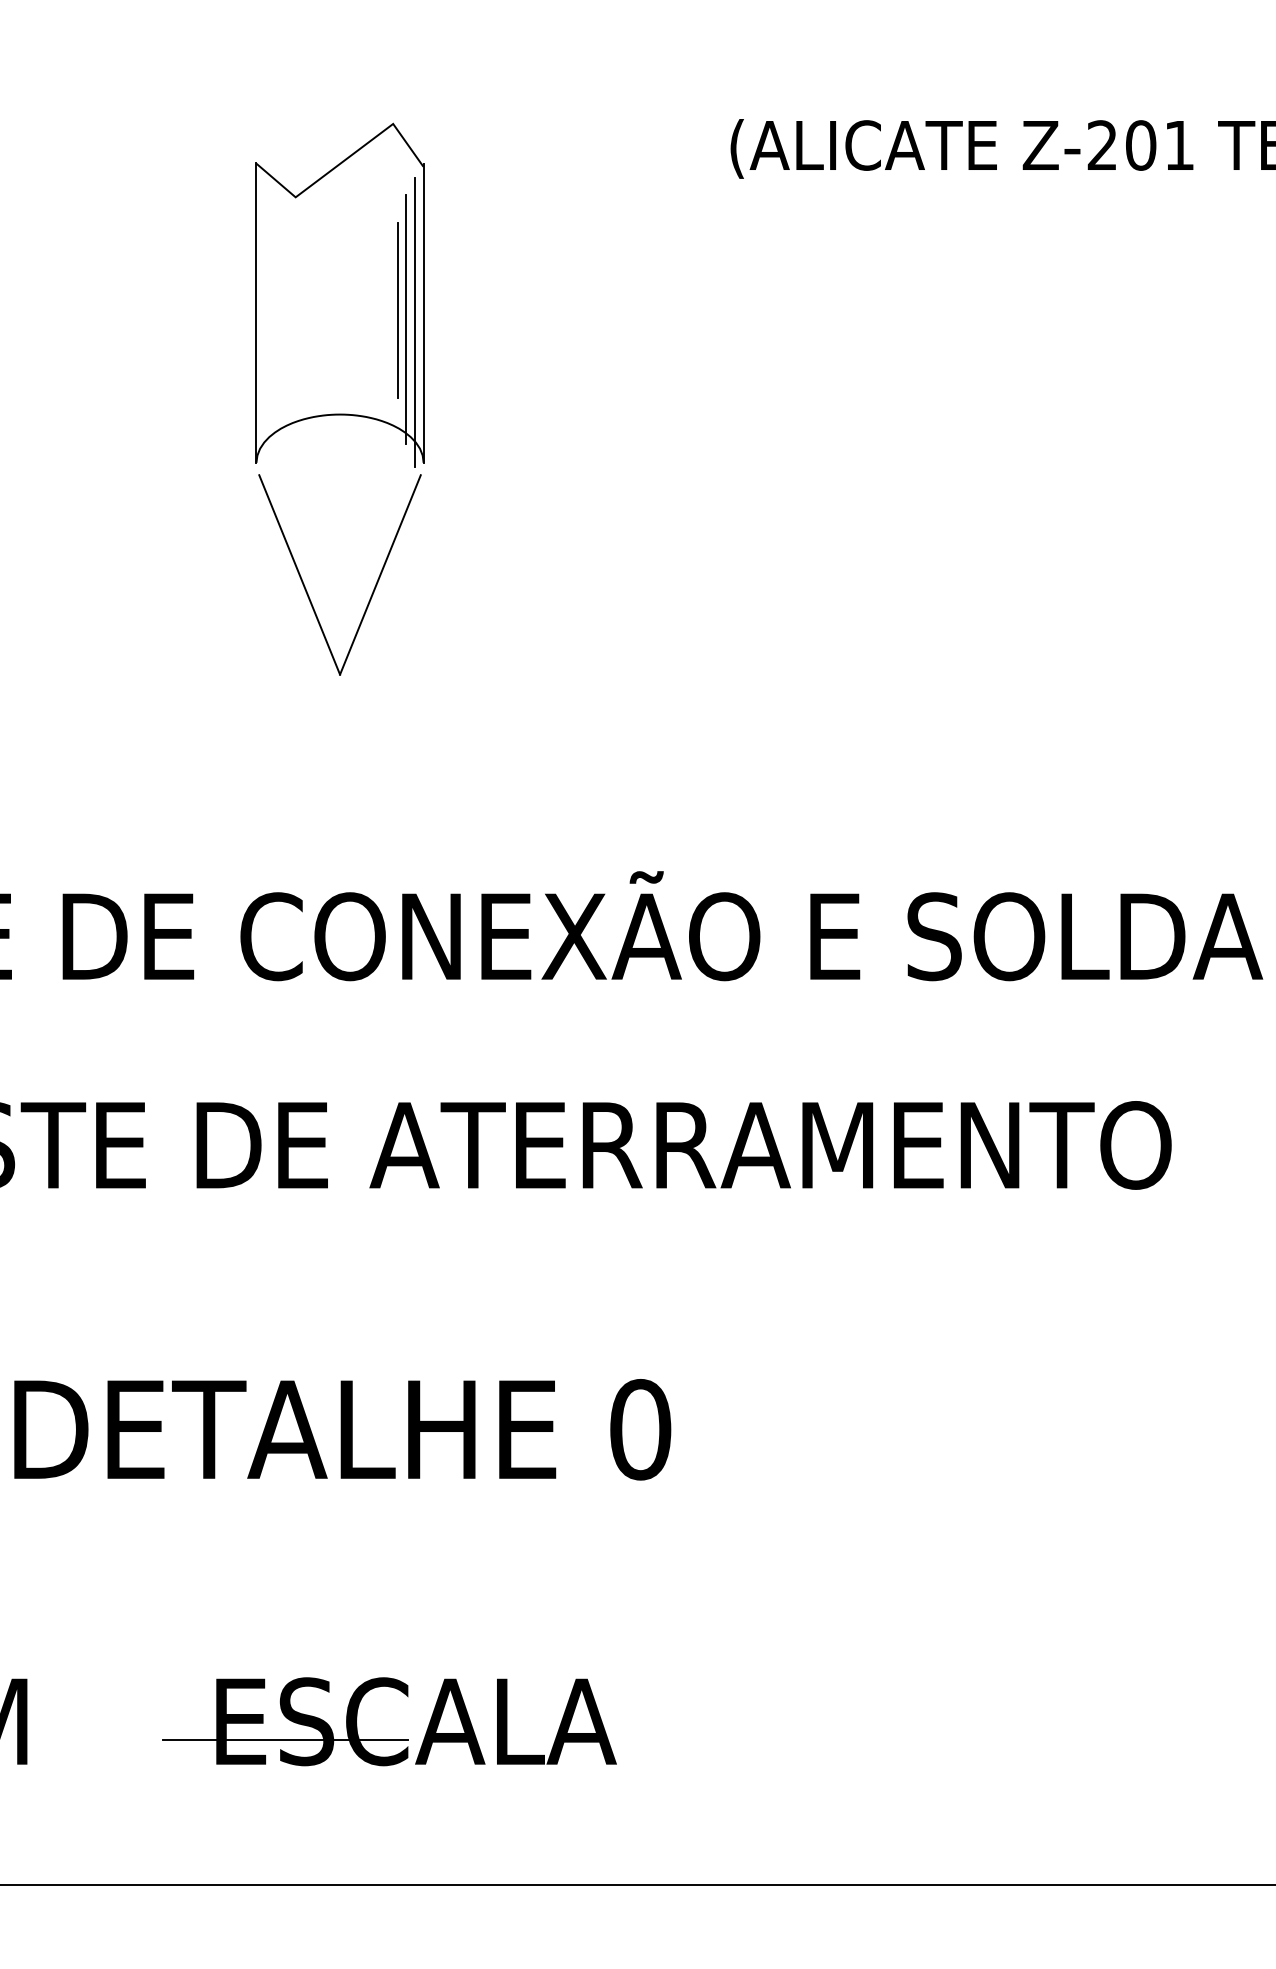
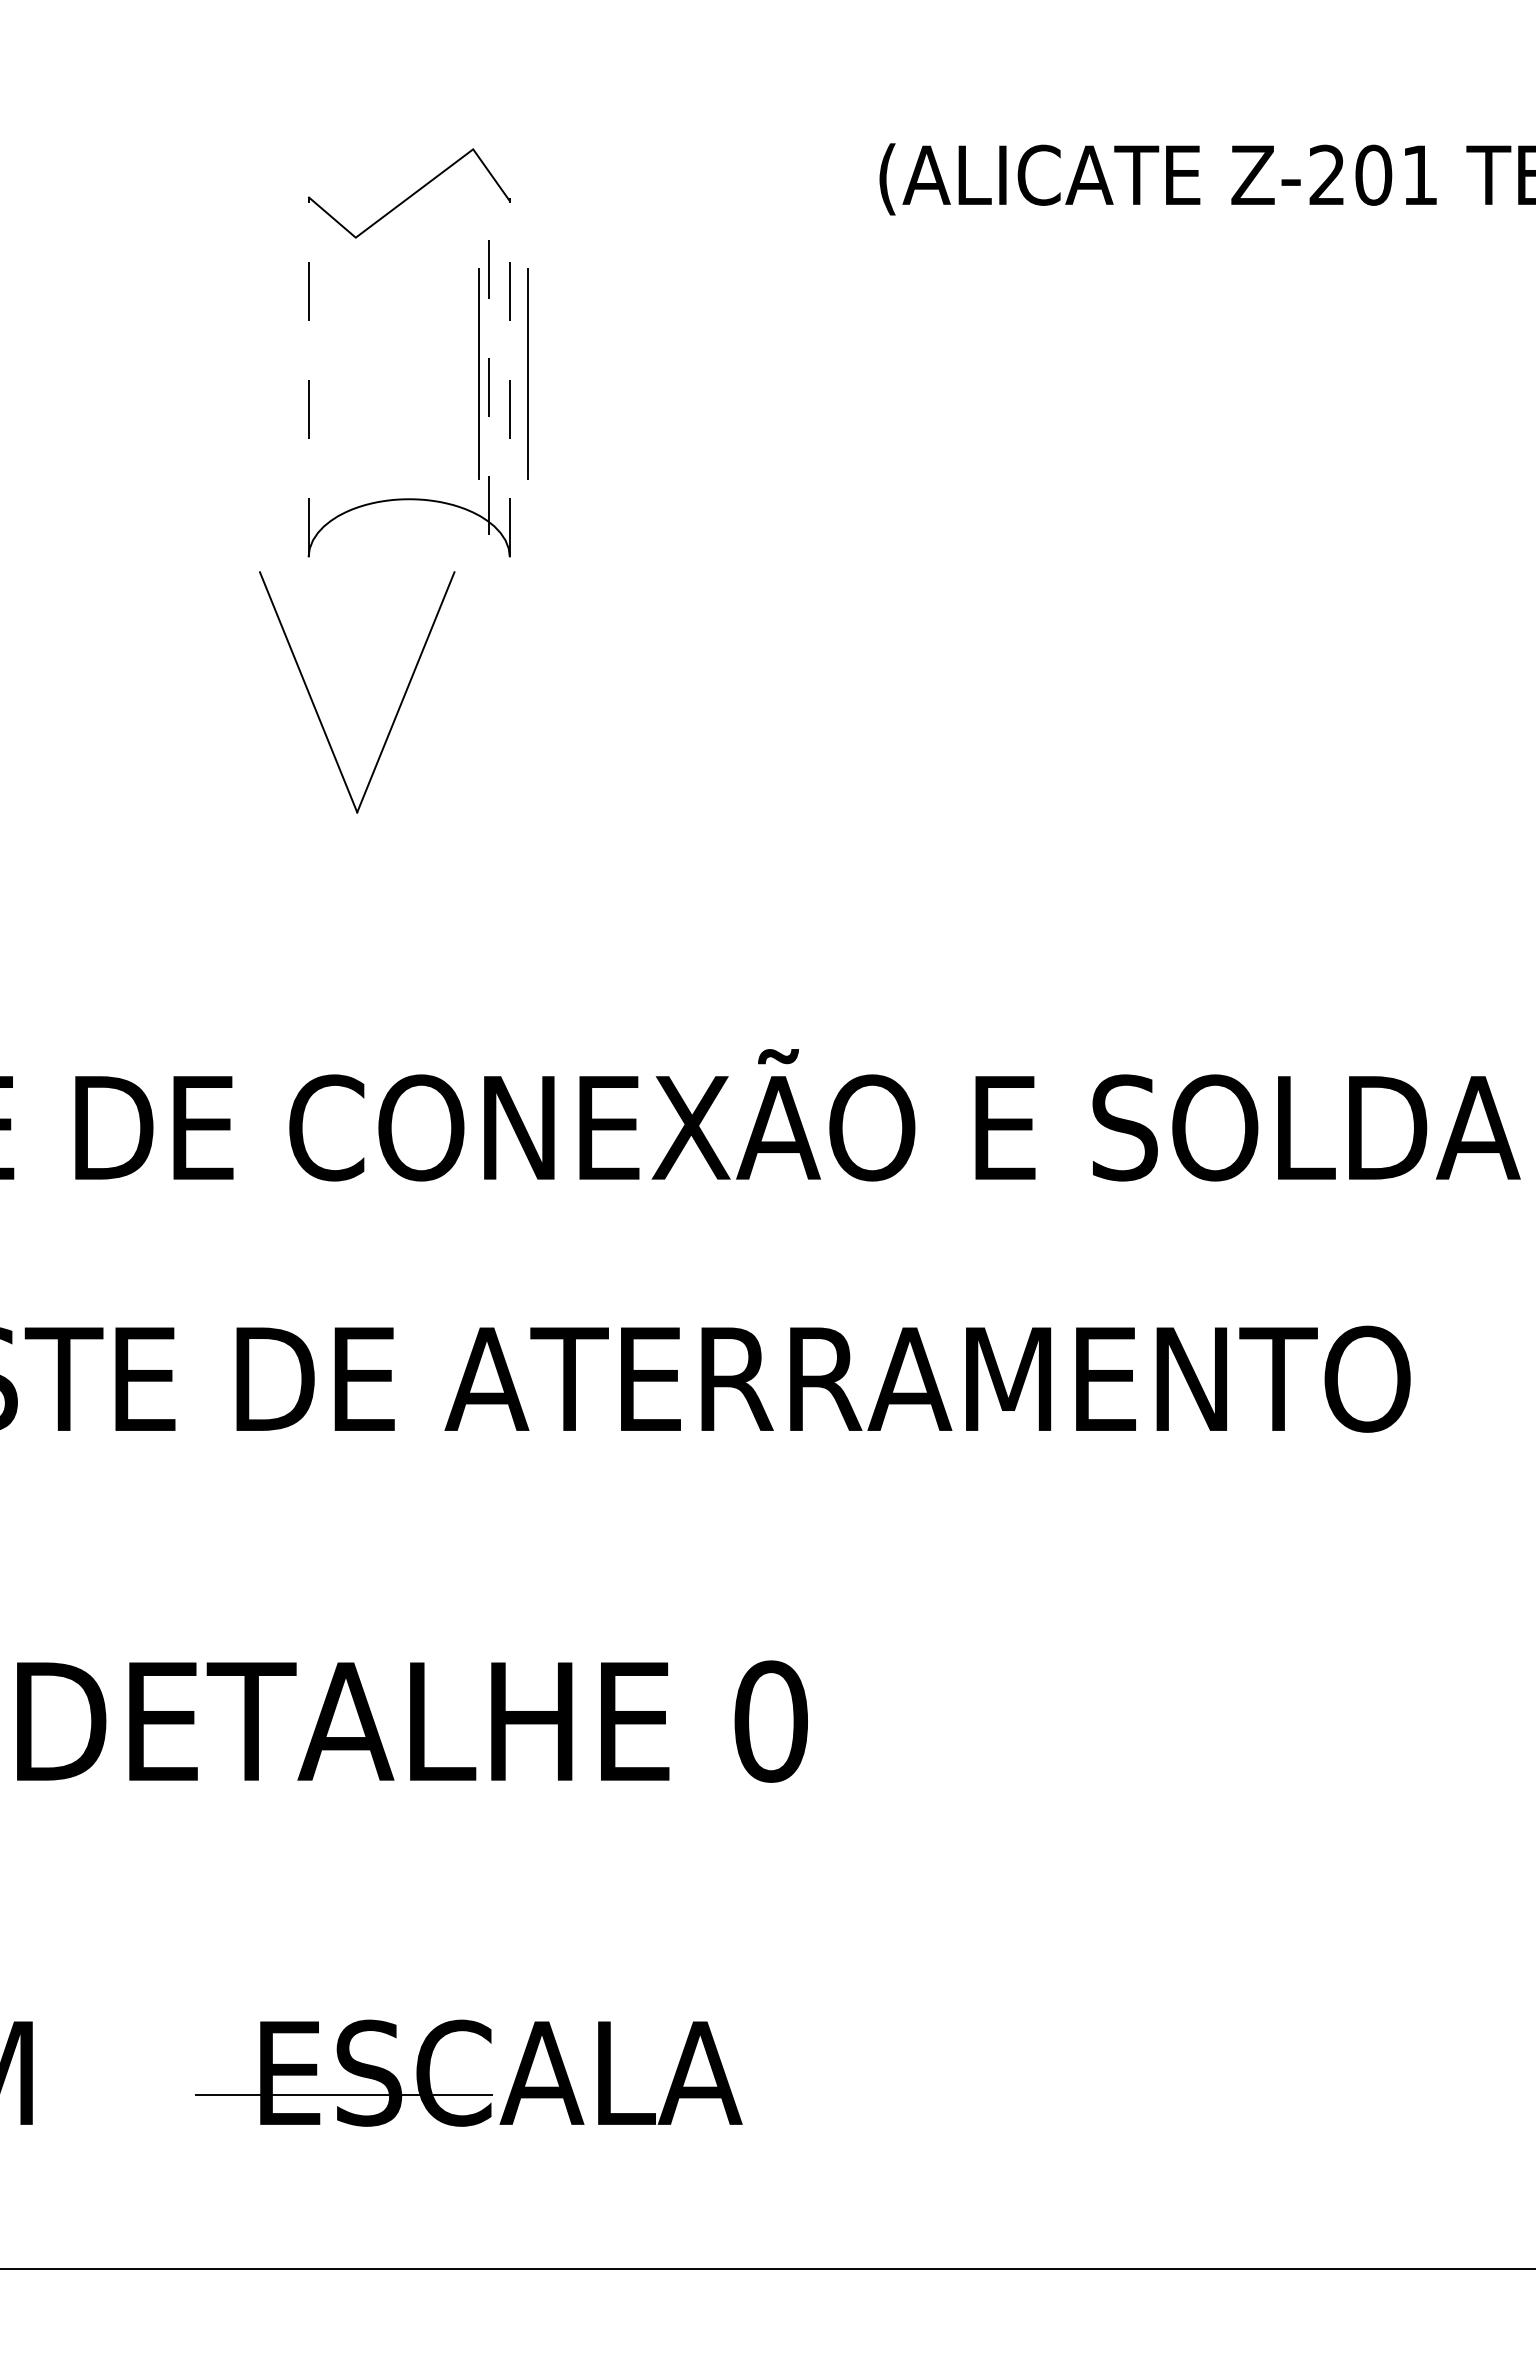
line: (438, 310) -> (527, 373), added
line: (256, 312) -> (308, 376), solid -> dashed
line: (423, 313) -> (509, 377), solid -> dashed
line: (406, 320) -> (489, 385), solid -> dashed
line: (415, 322) -> (499, 388), removed
part: (373, 589) -> (397, 709), moved

